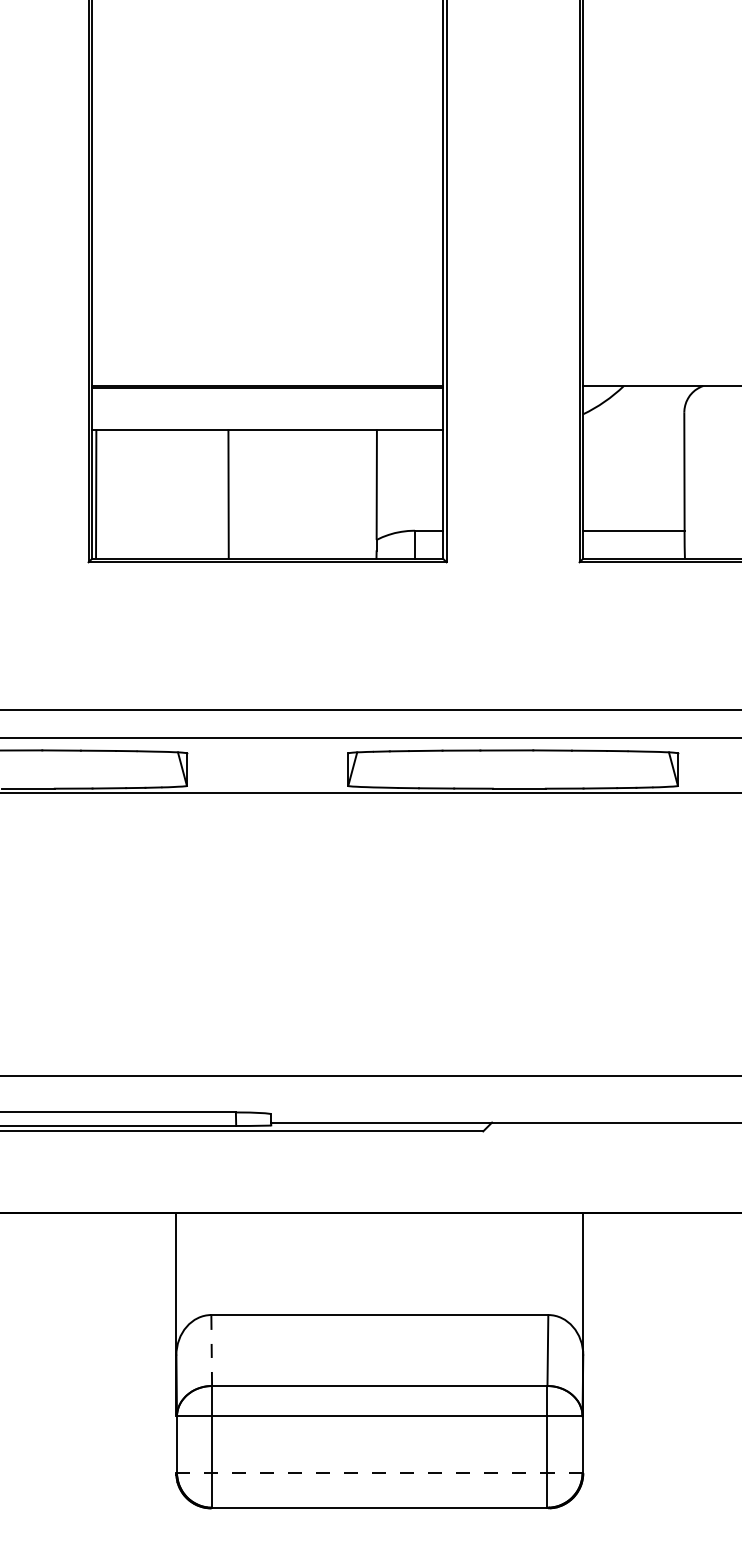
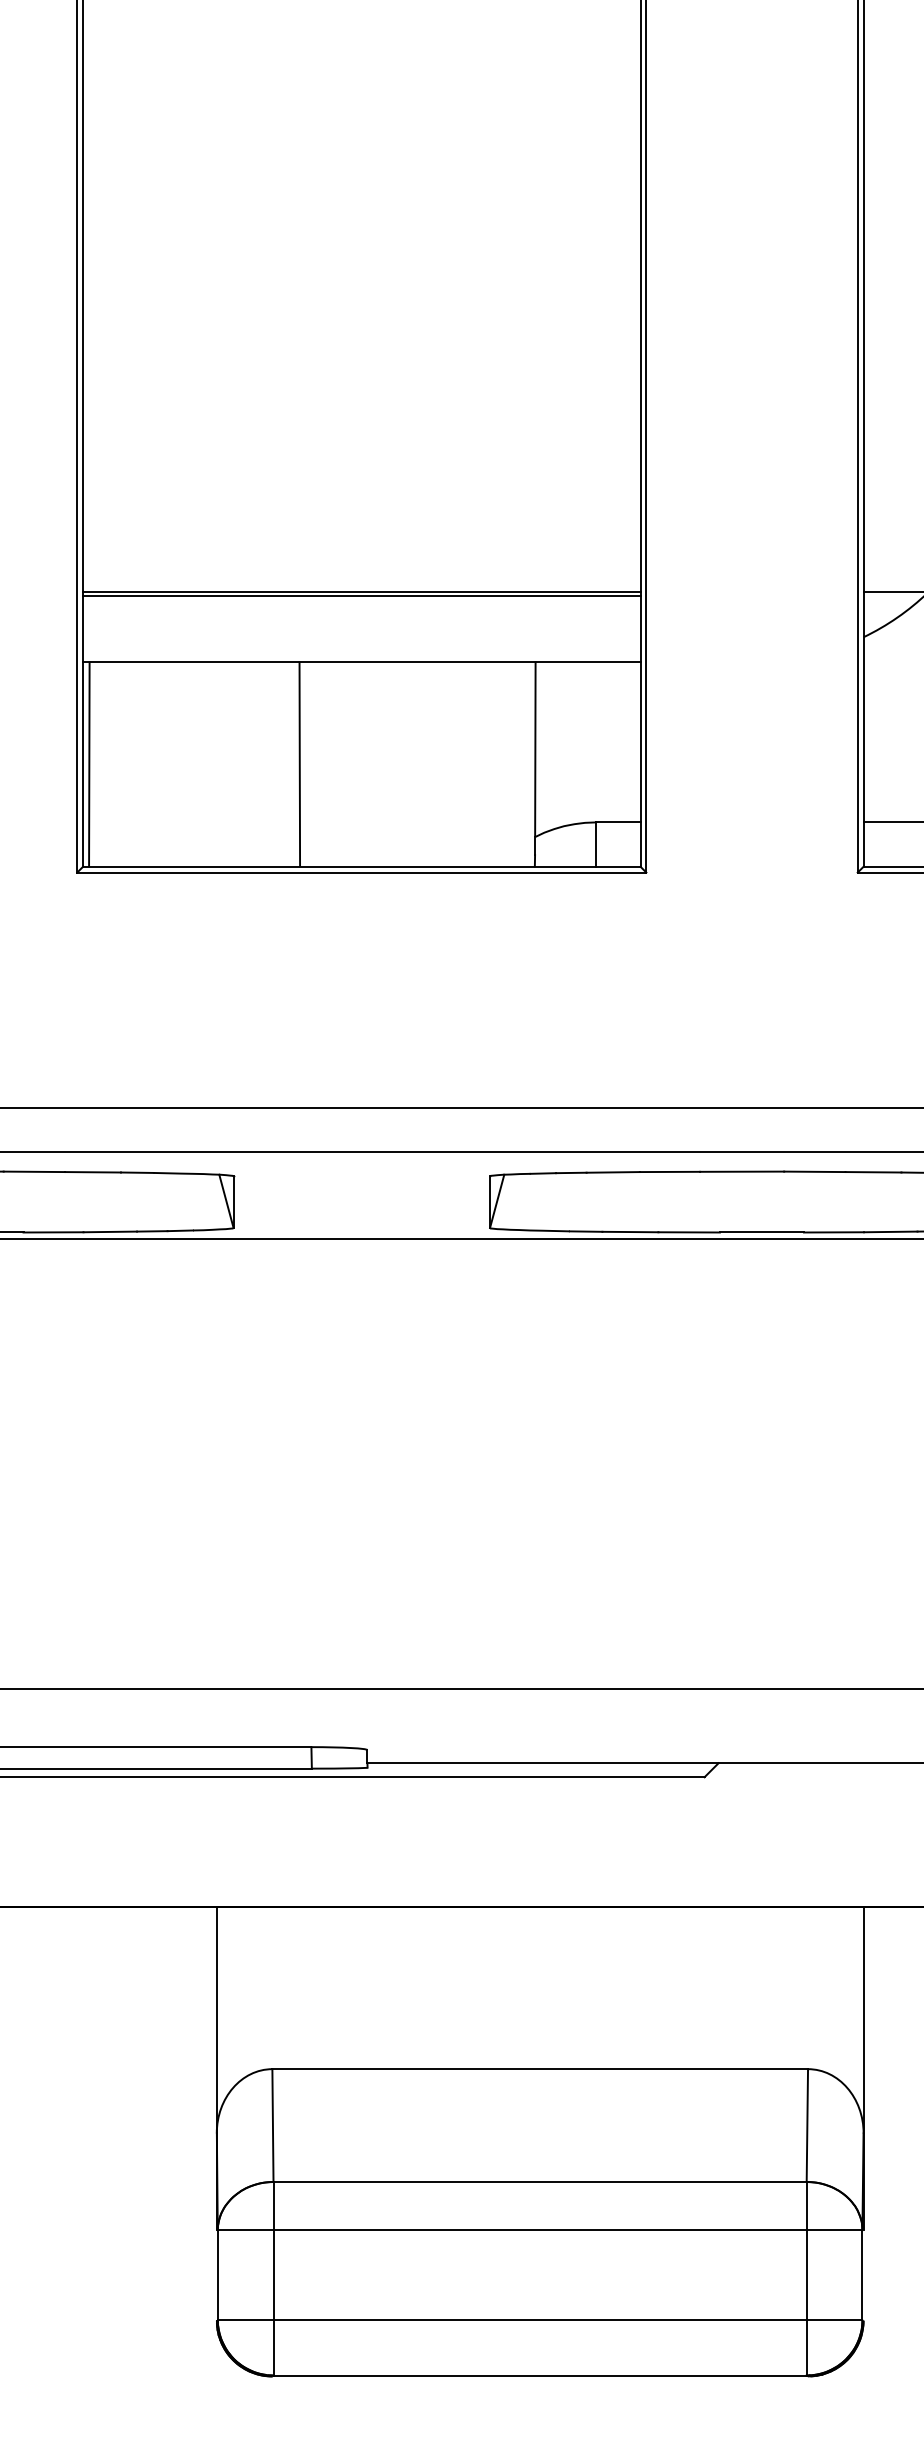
line: (211, 1350) -> (272, 2125), dashed -> solid
line: (379, 1472) -> (539, 2319), dashed -> solid

